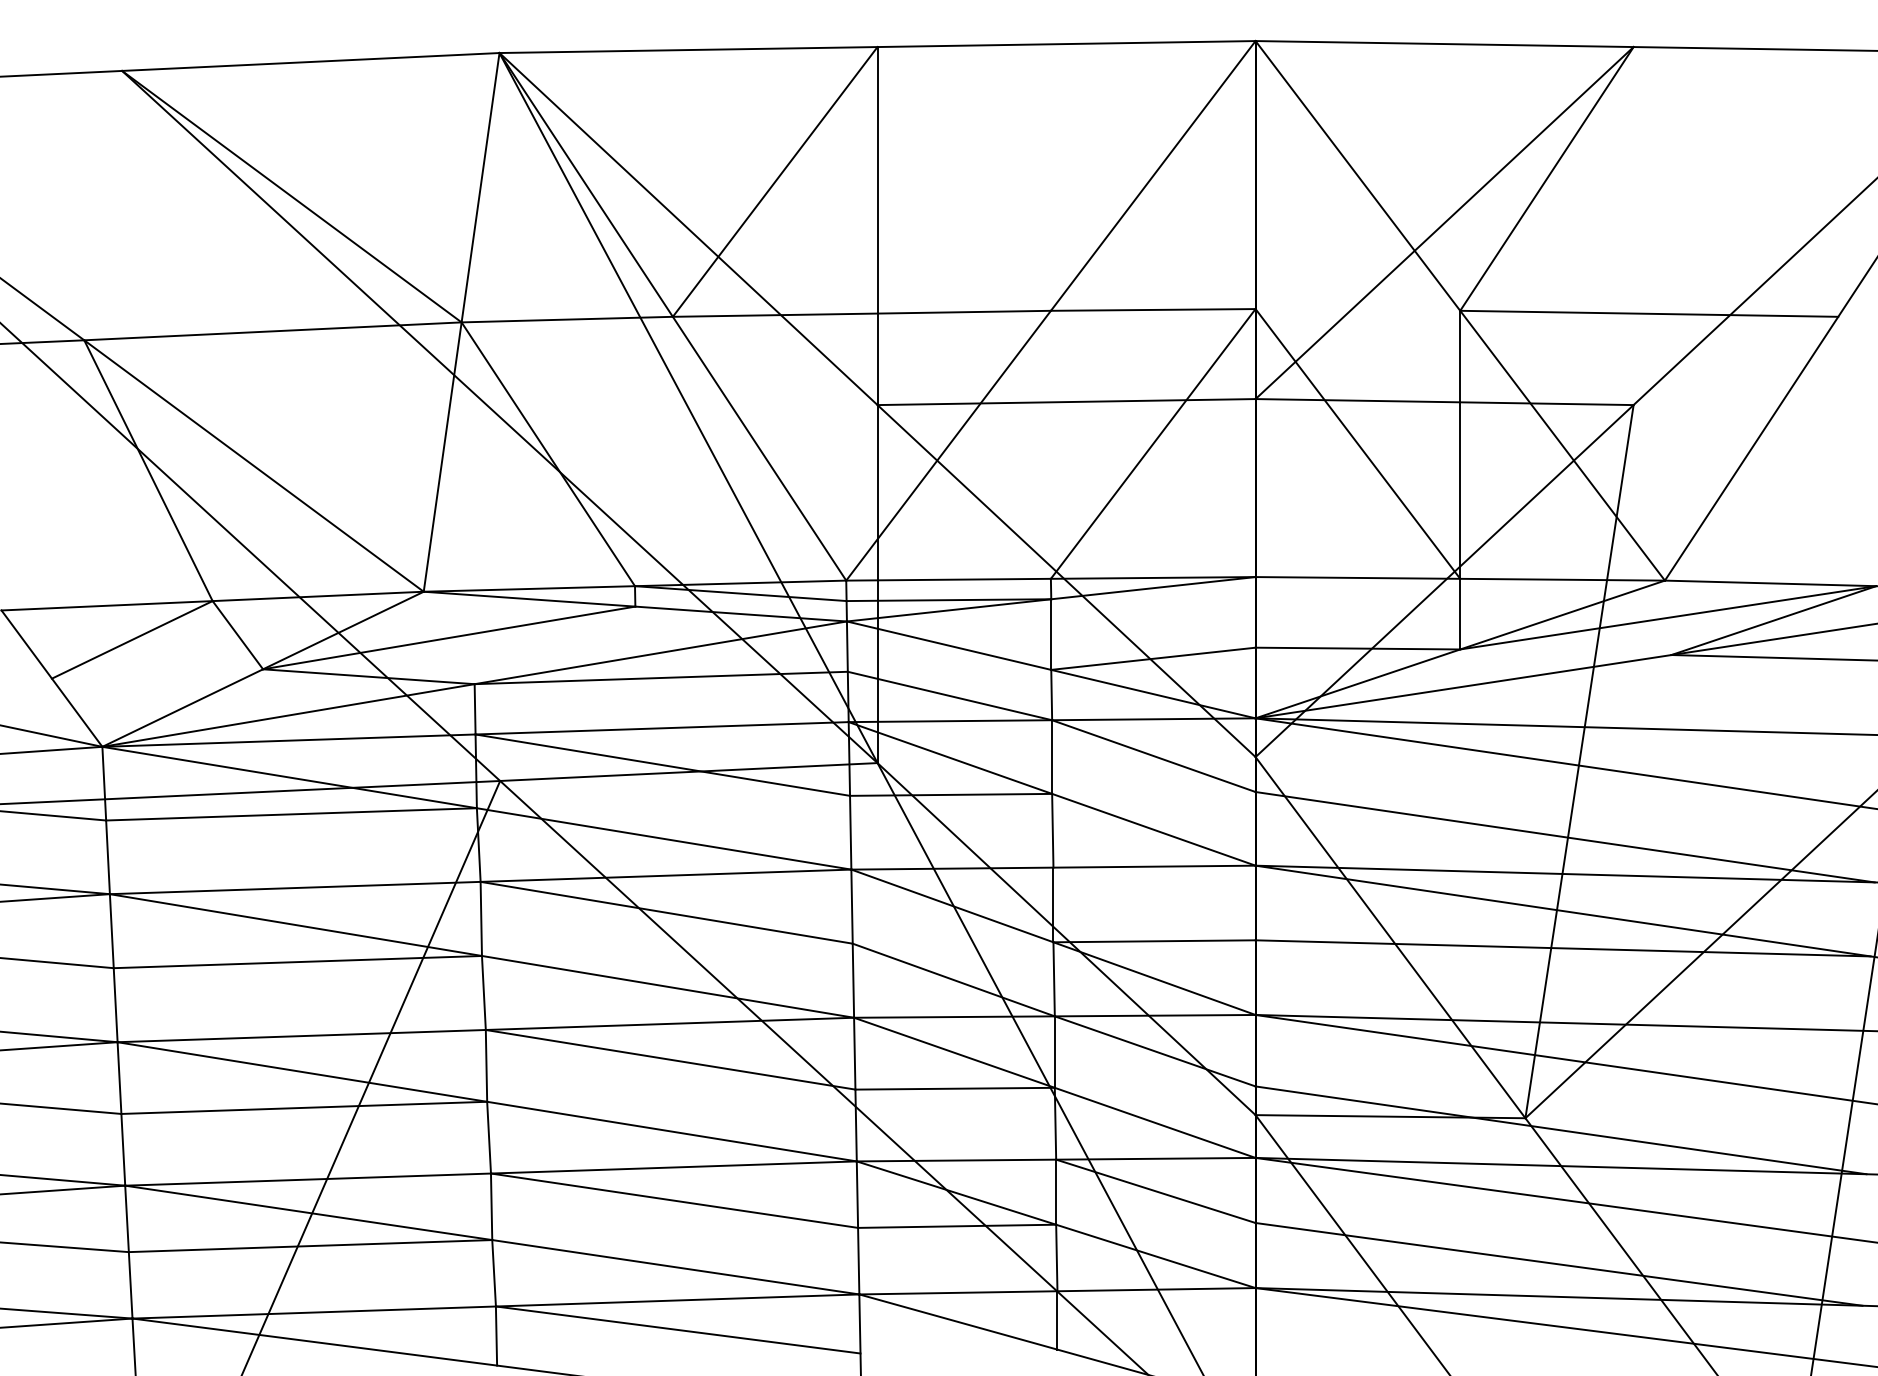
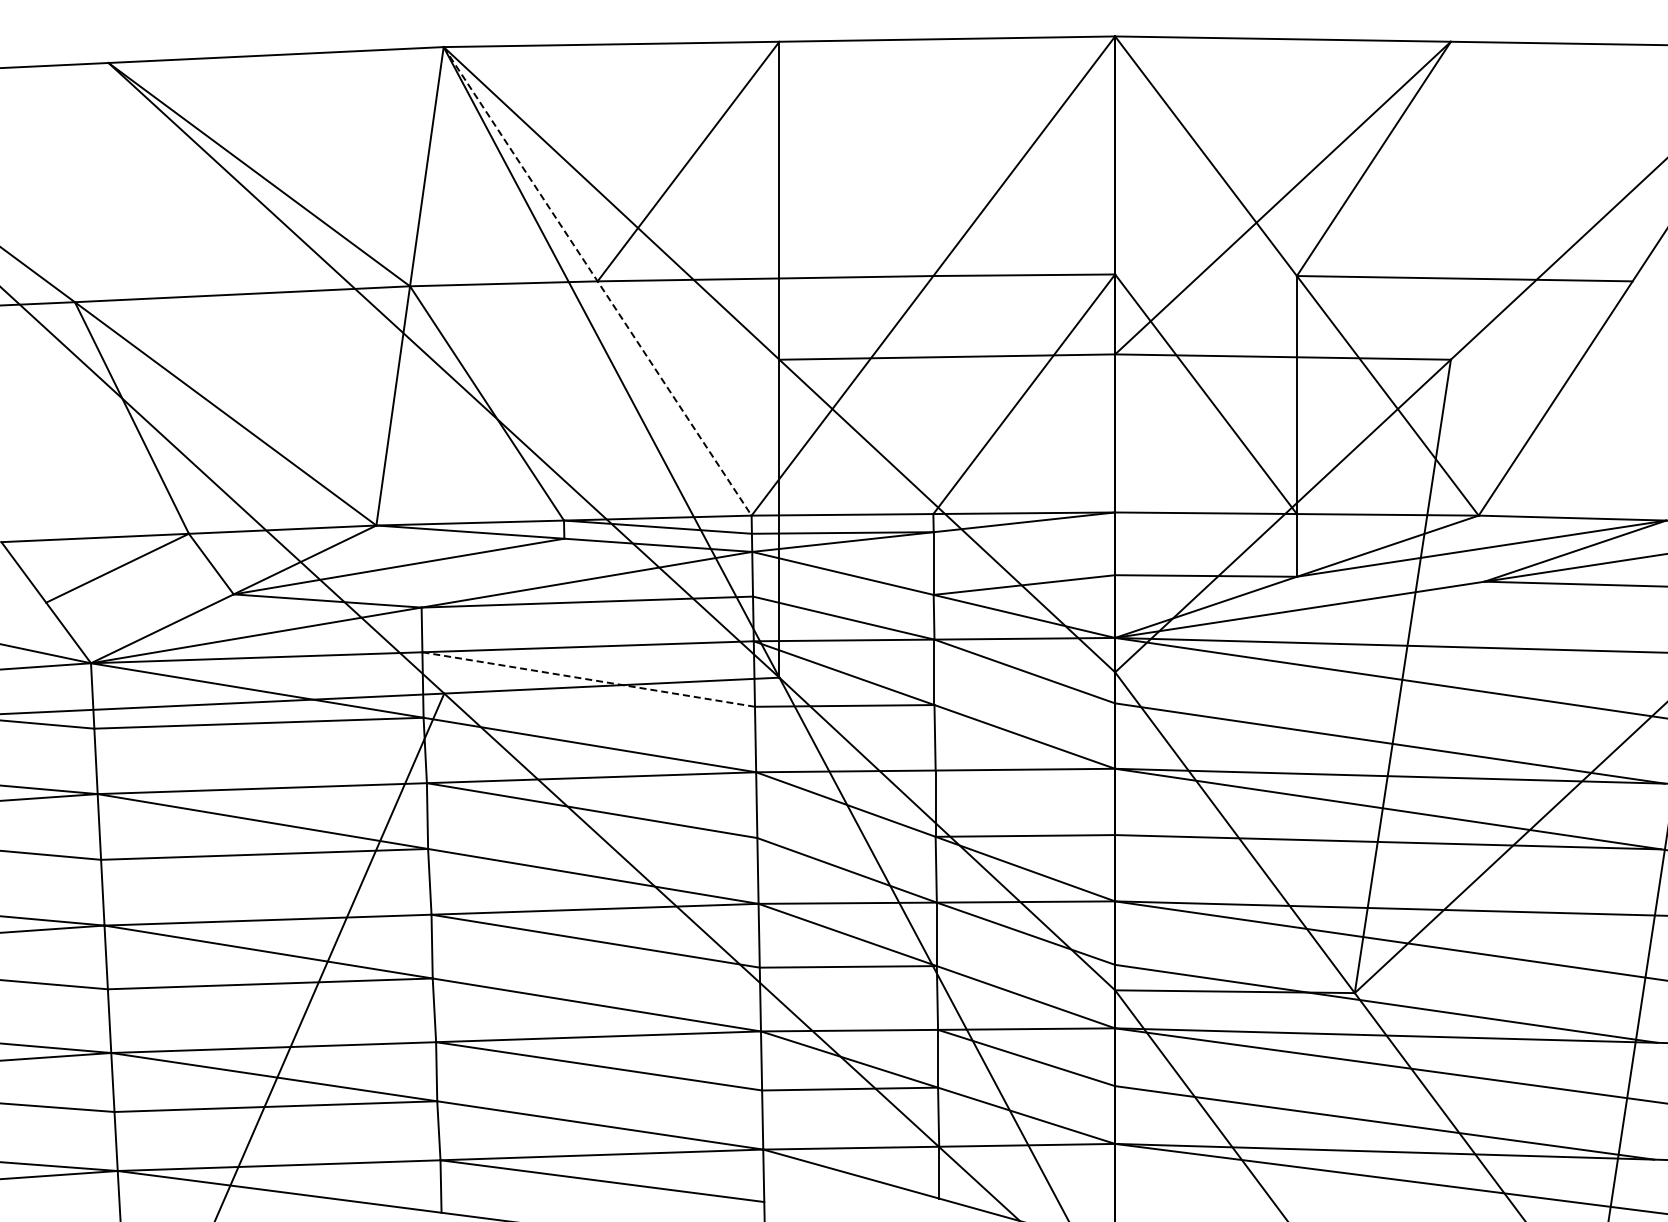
line: (672, 316) -> (597, 281), solid -> dashed
line: (662, 765) -> (588, 679), solid -> dashed

